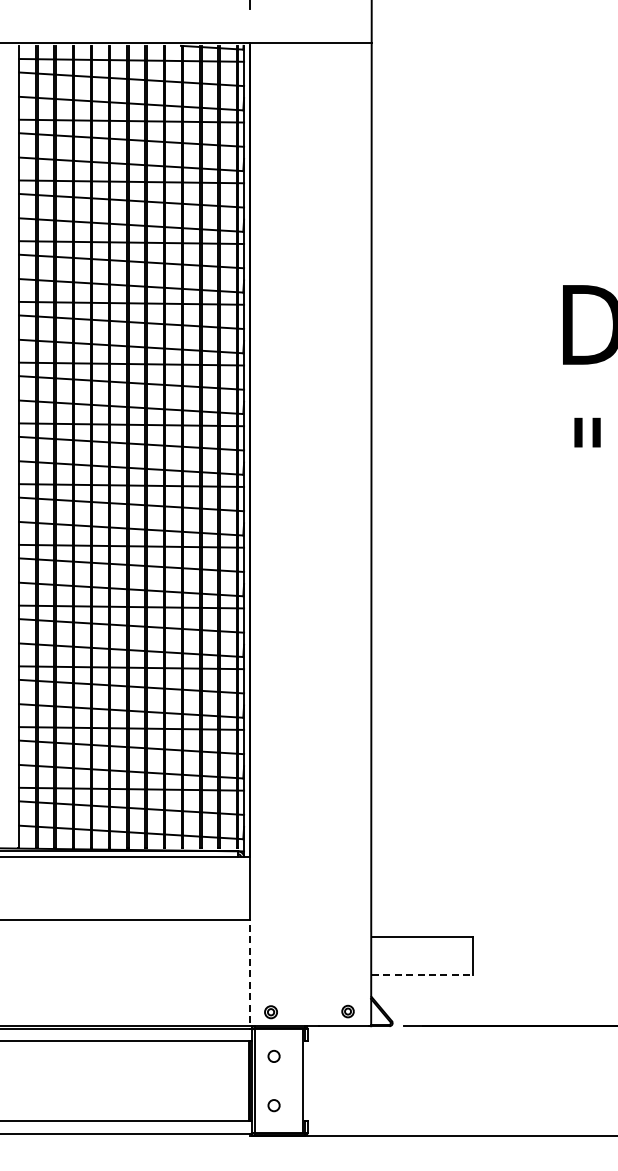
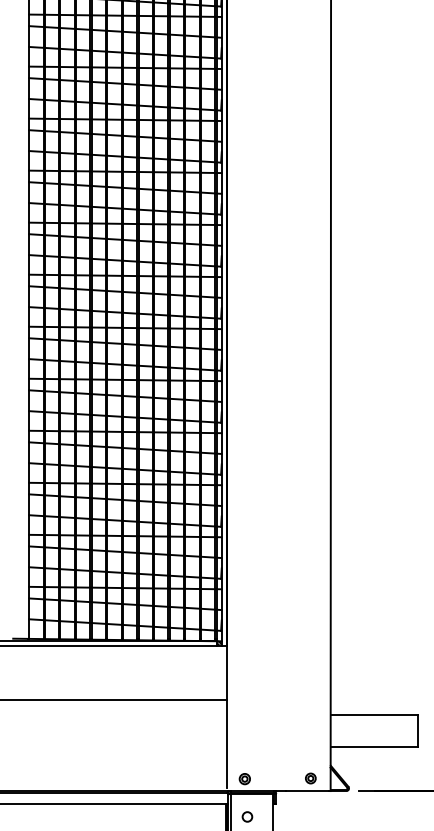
line: (250, 971) -> (227, 744), dashed -> solid
line: (422, 975) -> (374, 747), dashed -> solid

